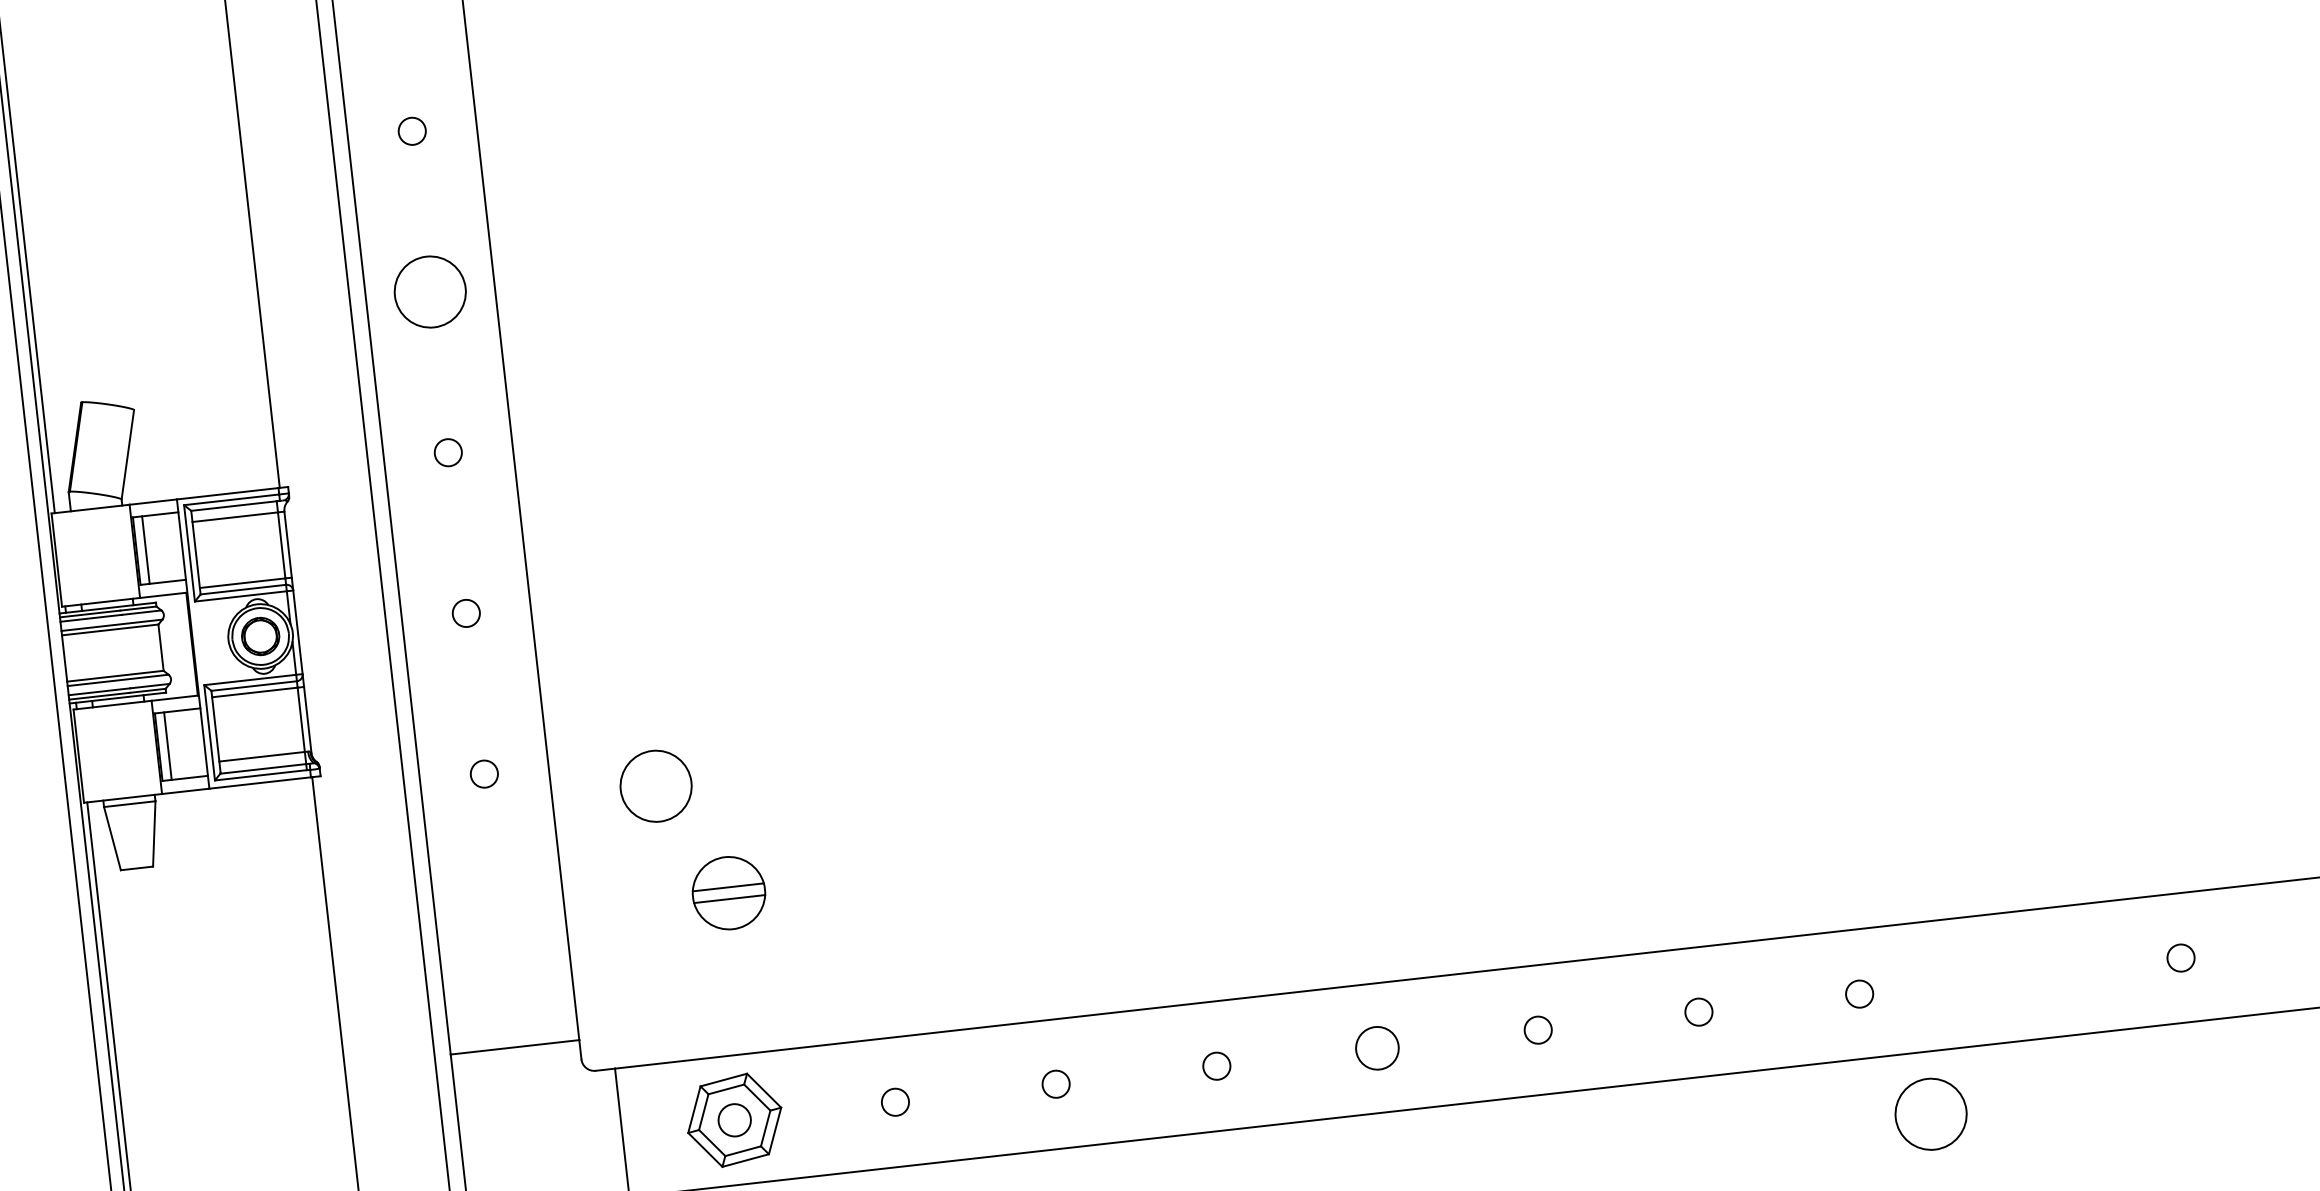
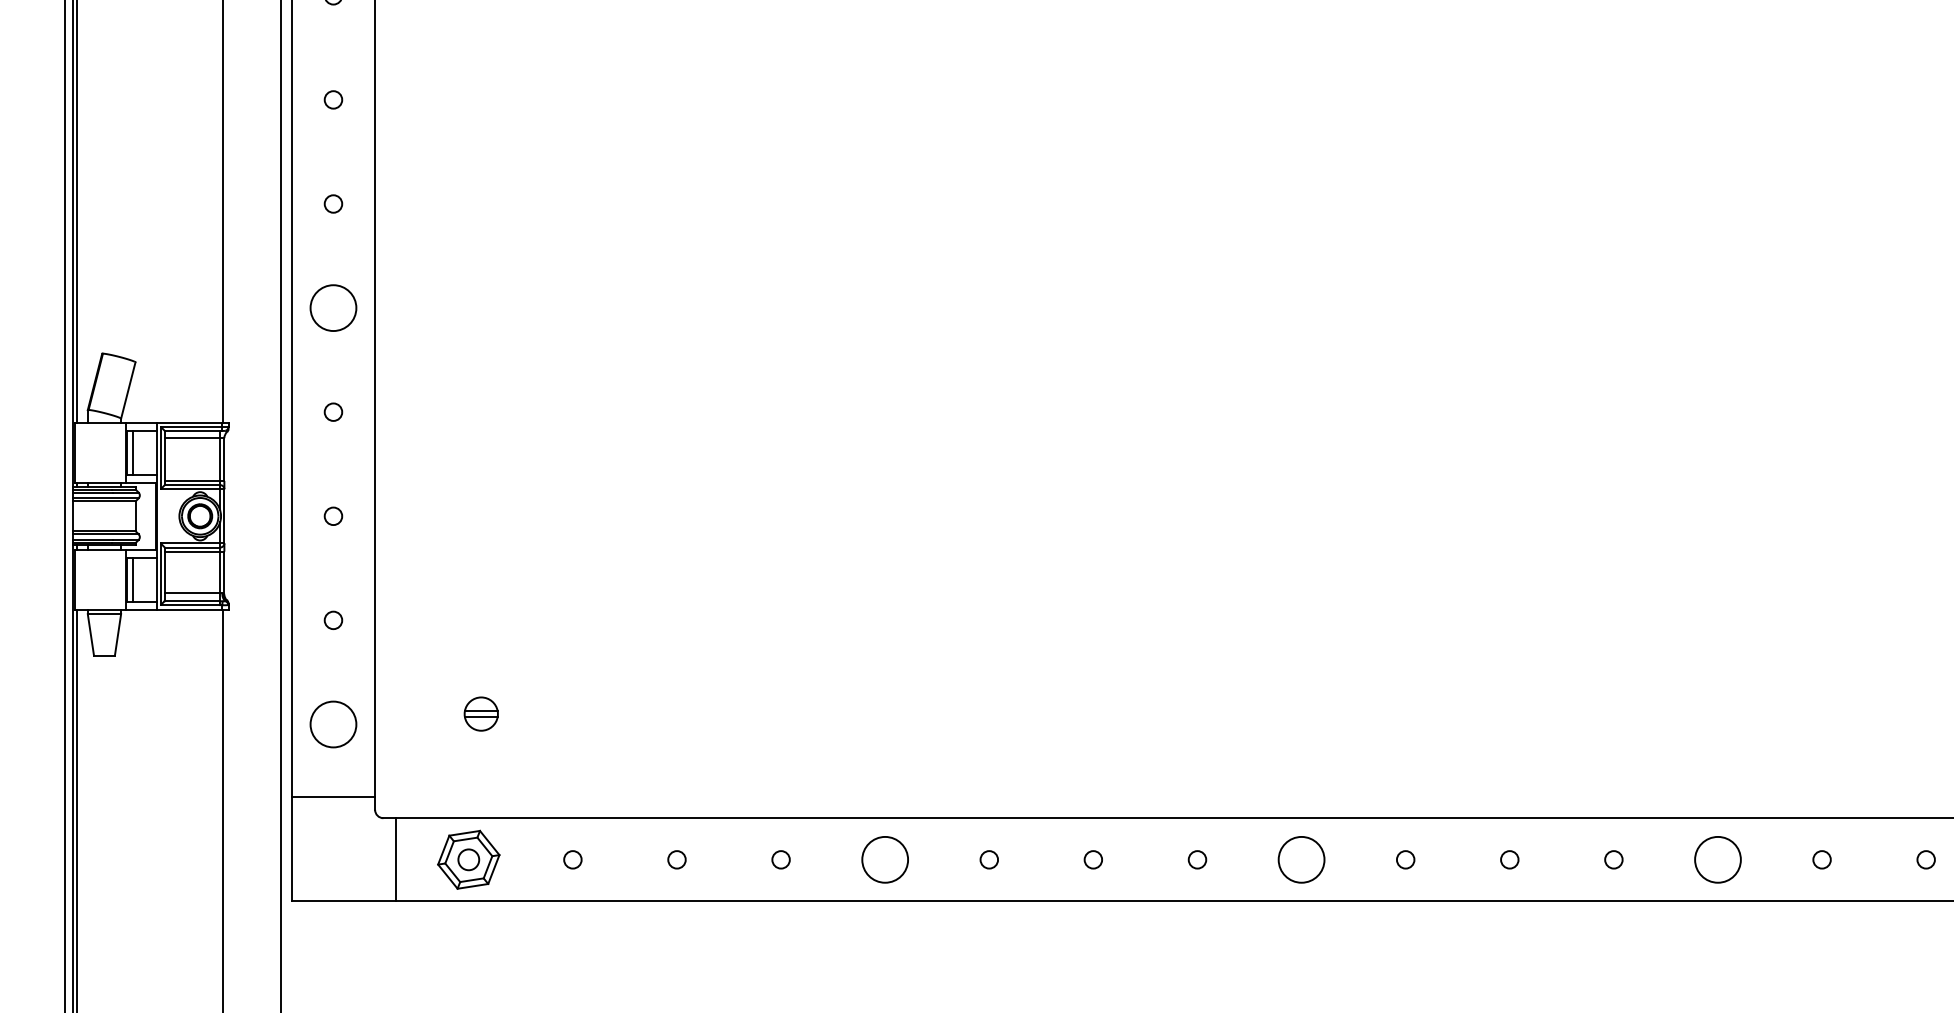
circle: (656, 786) -> (333, 724), moved
part: (727, 892) -> (480, 713), size x0.71
circle: (1376, 1047) -> (884, 859), size x1.67
circle: (1930, 1113) -> (1301, 859), moved

